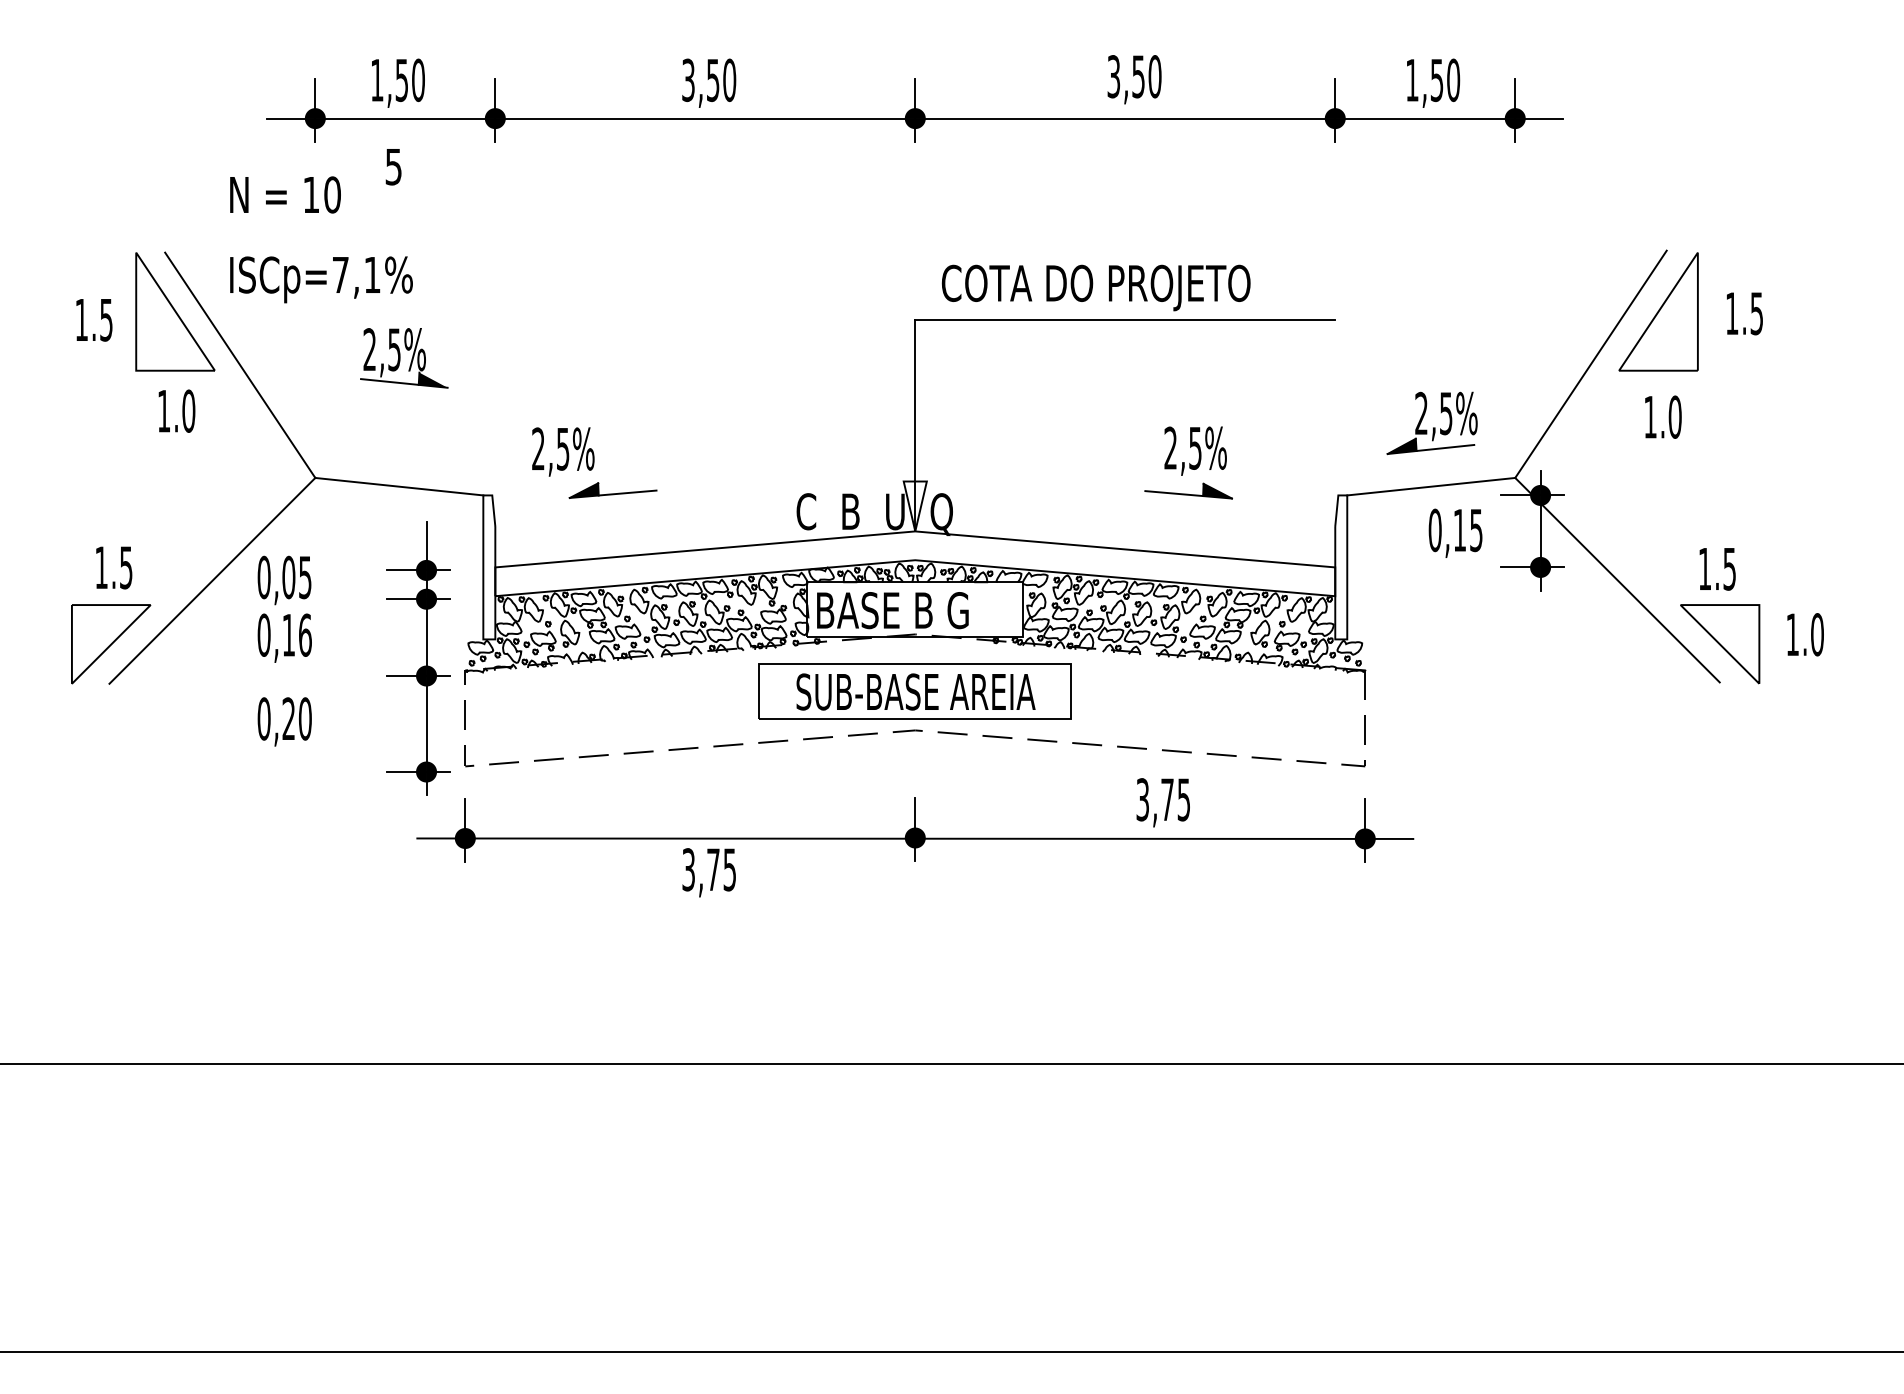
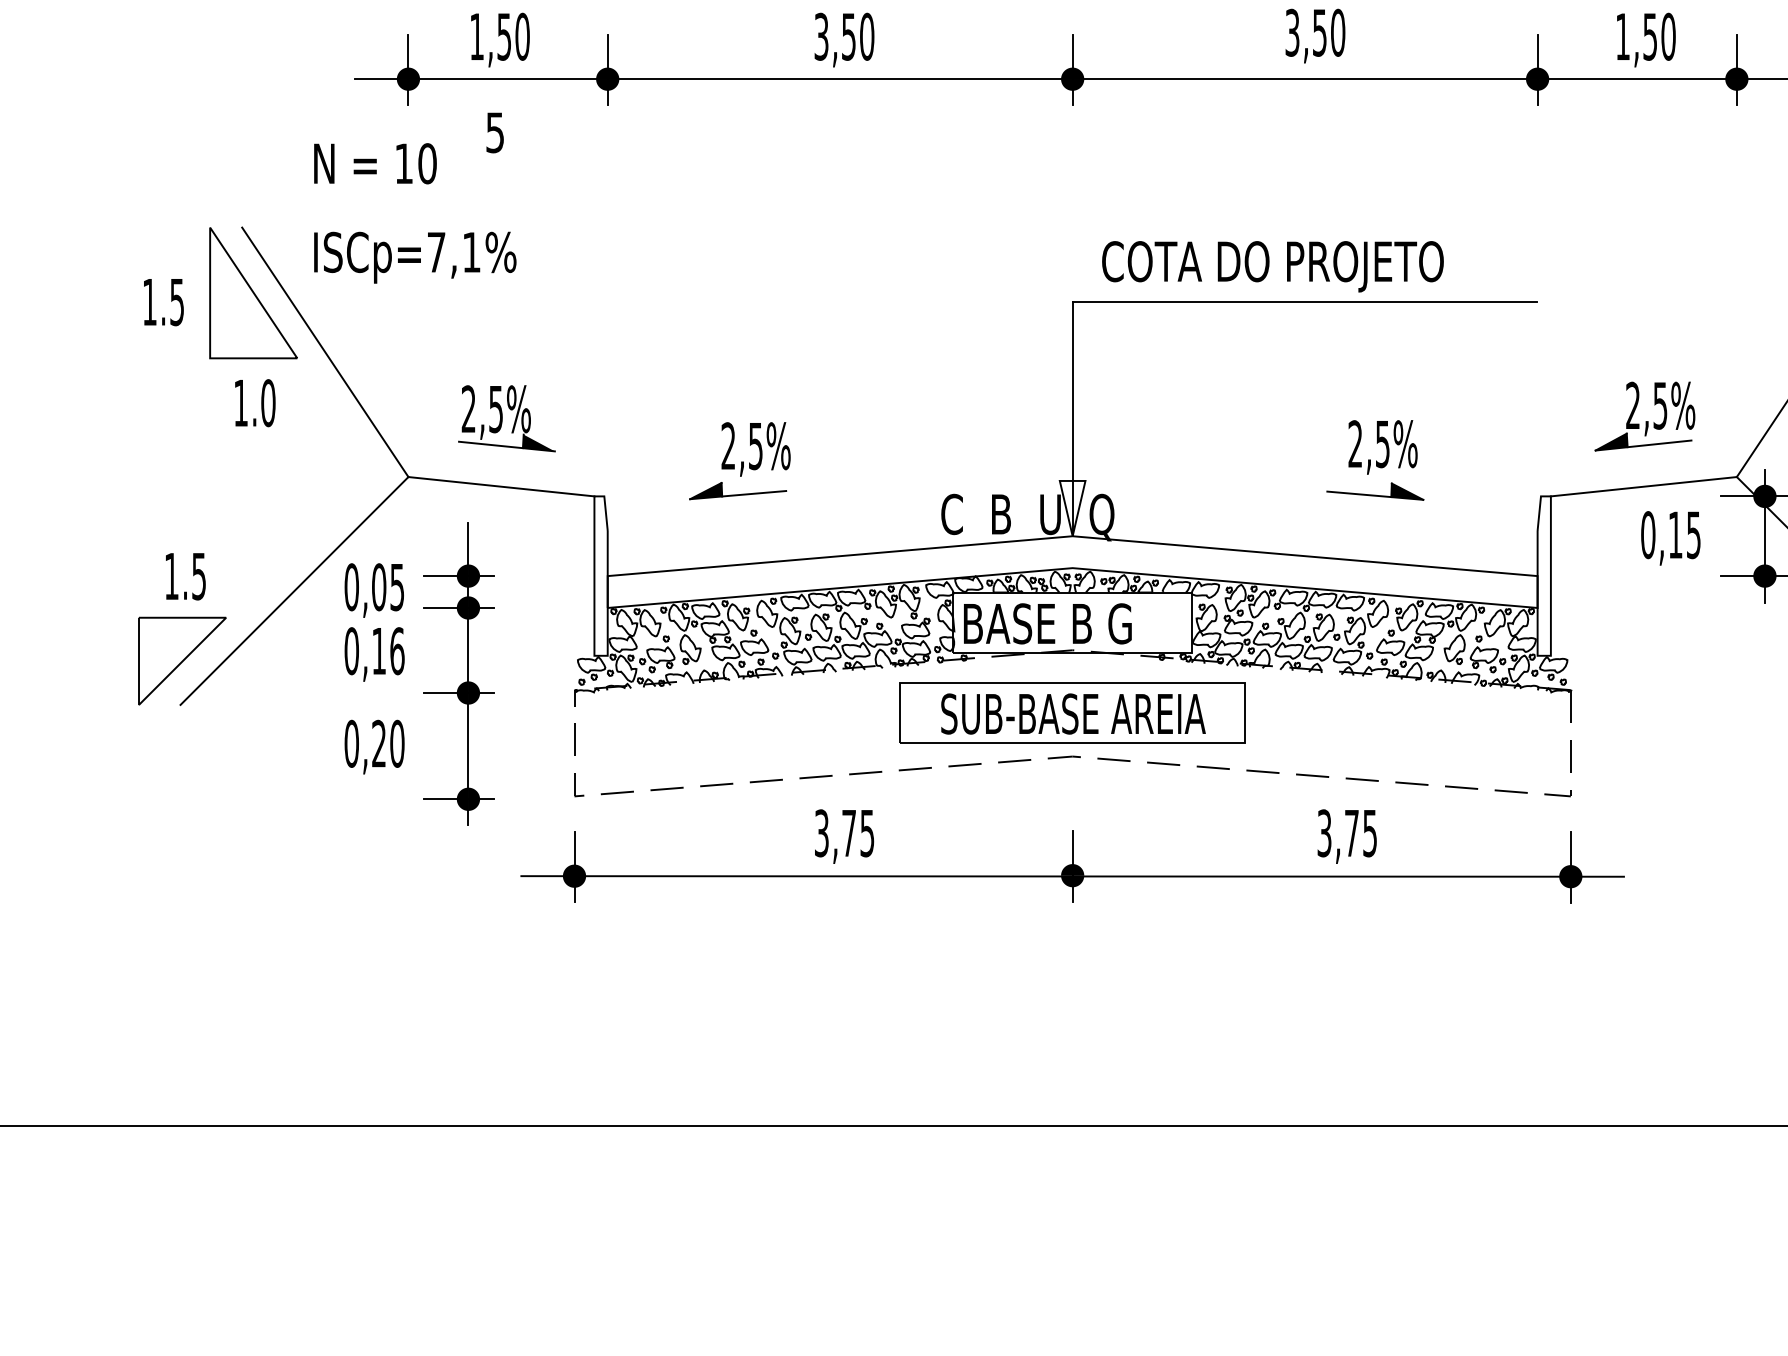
part: (404, 358) -> (507, 418), moved
text: (563, 451) -> (756, 448), moved
part: (426, 658) -> (468, 673), moved
text: (708, 872) -> (843, 836), moved

